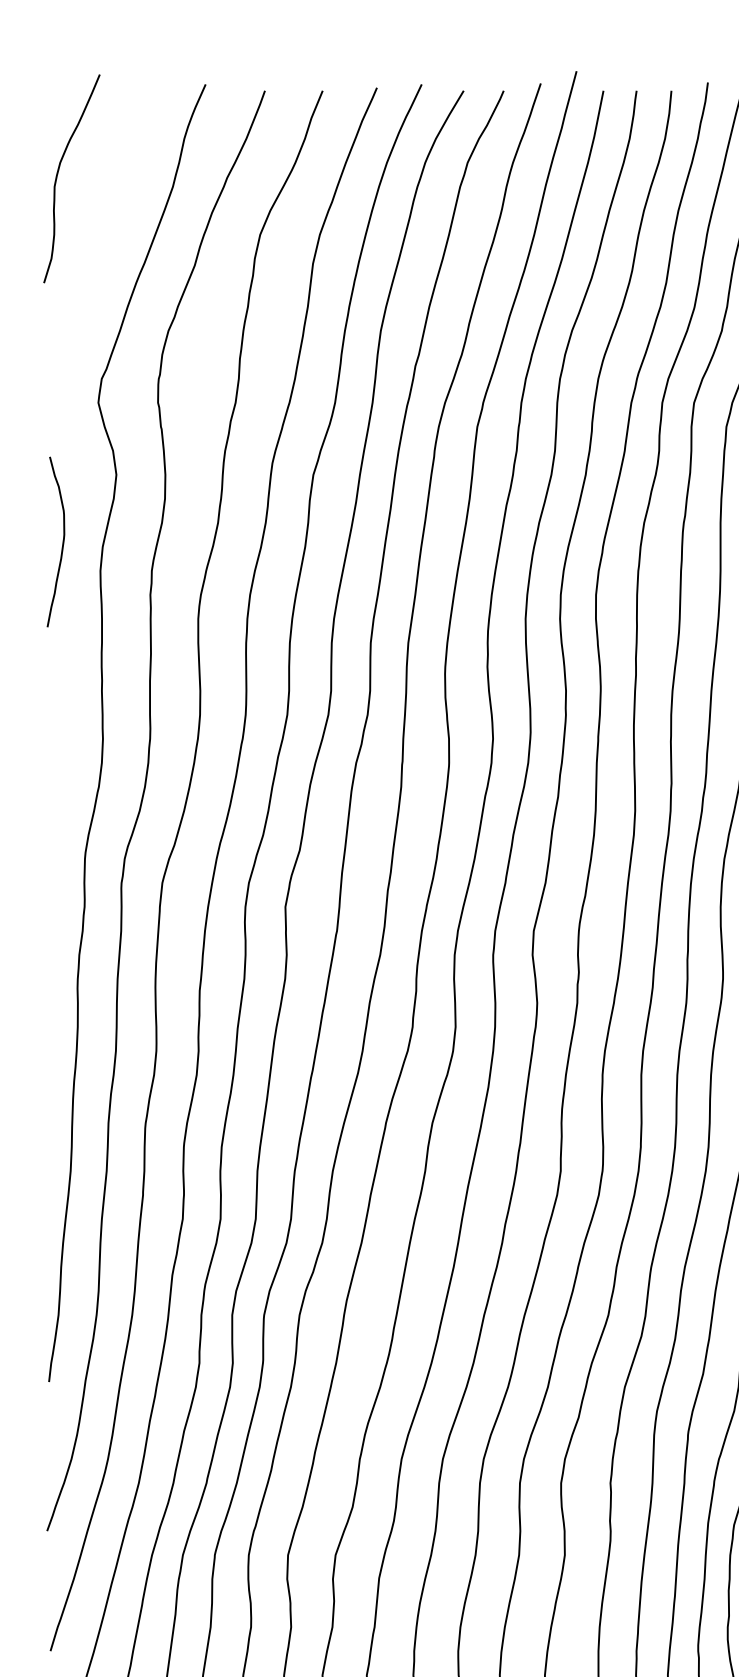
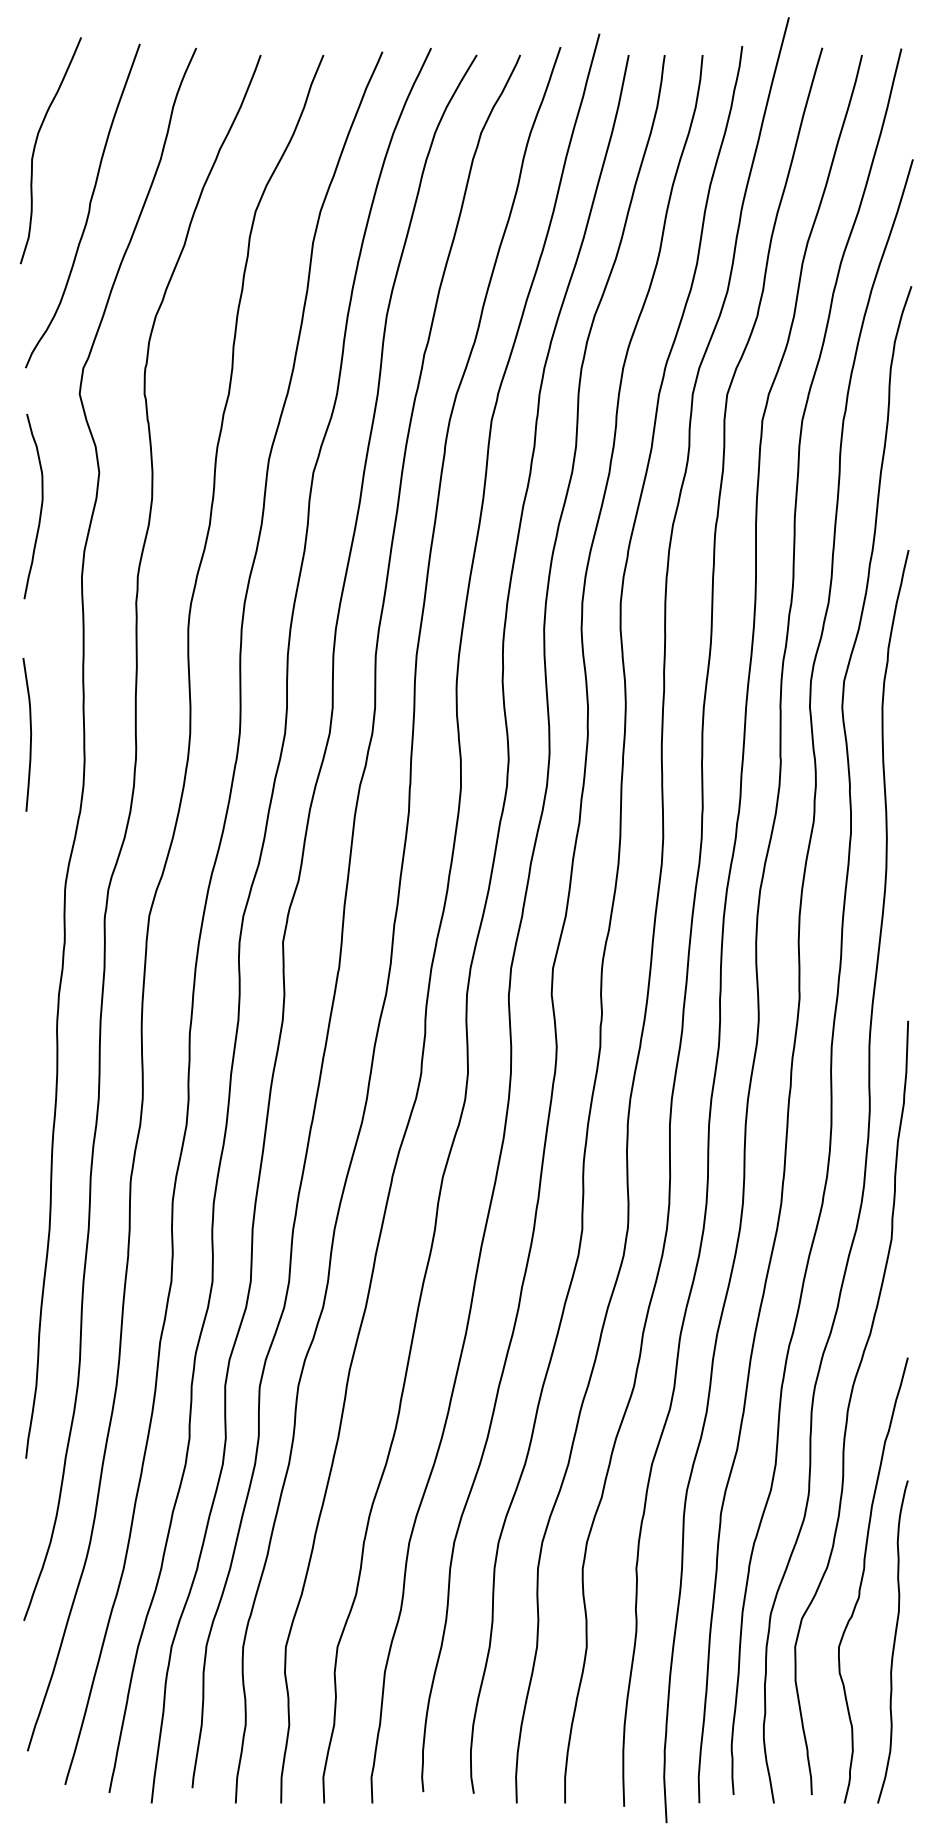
curve: (106, 231) -> (88, 207), added
curve: (62, 541) -> (40, 506), moved
curve: (53, 715) -> (30, 734), added

